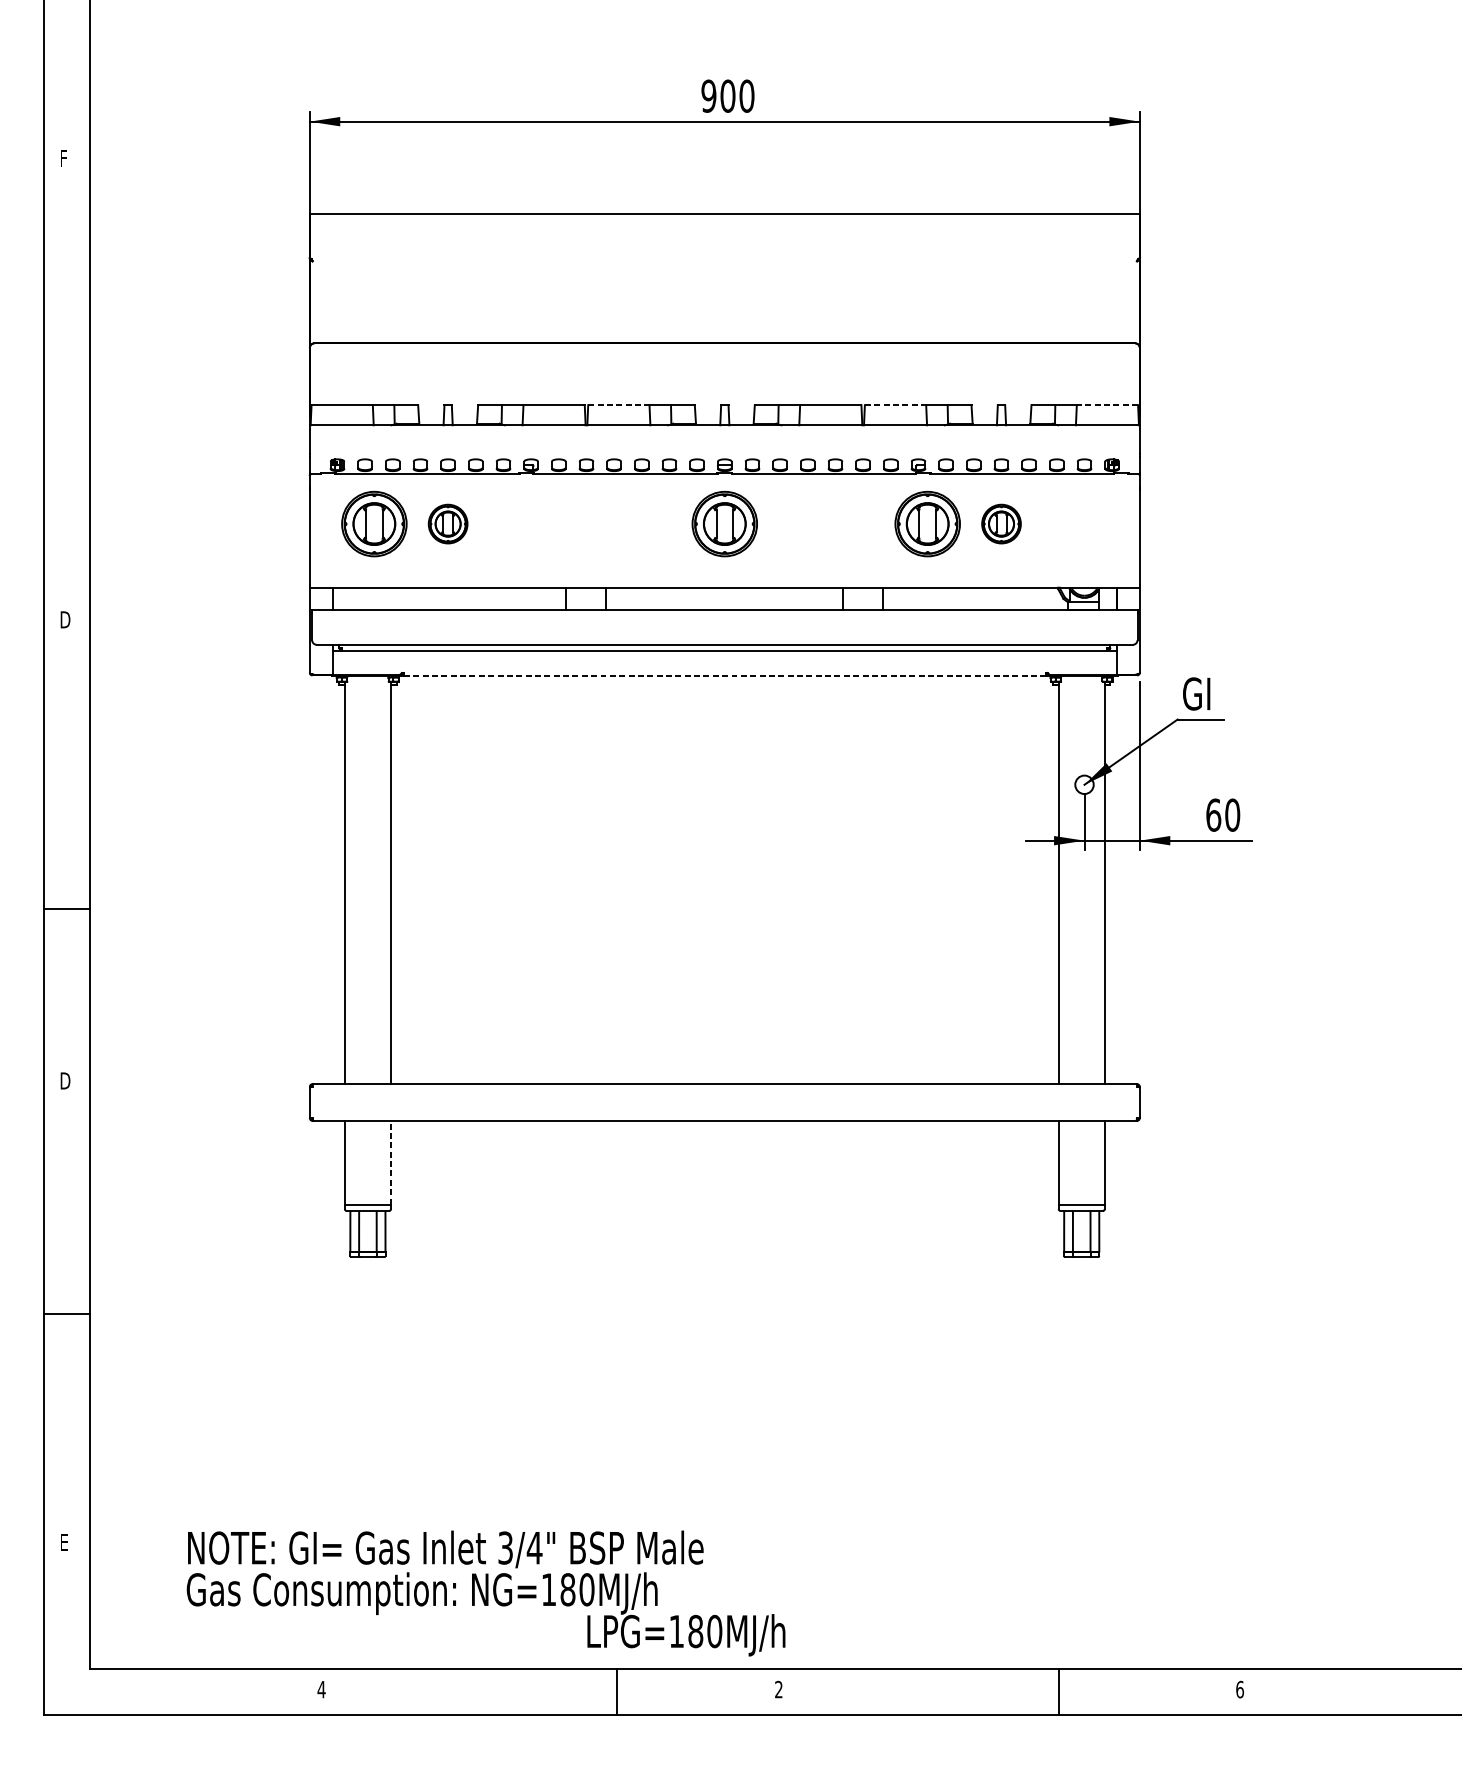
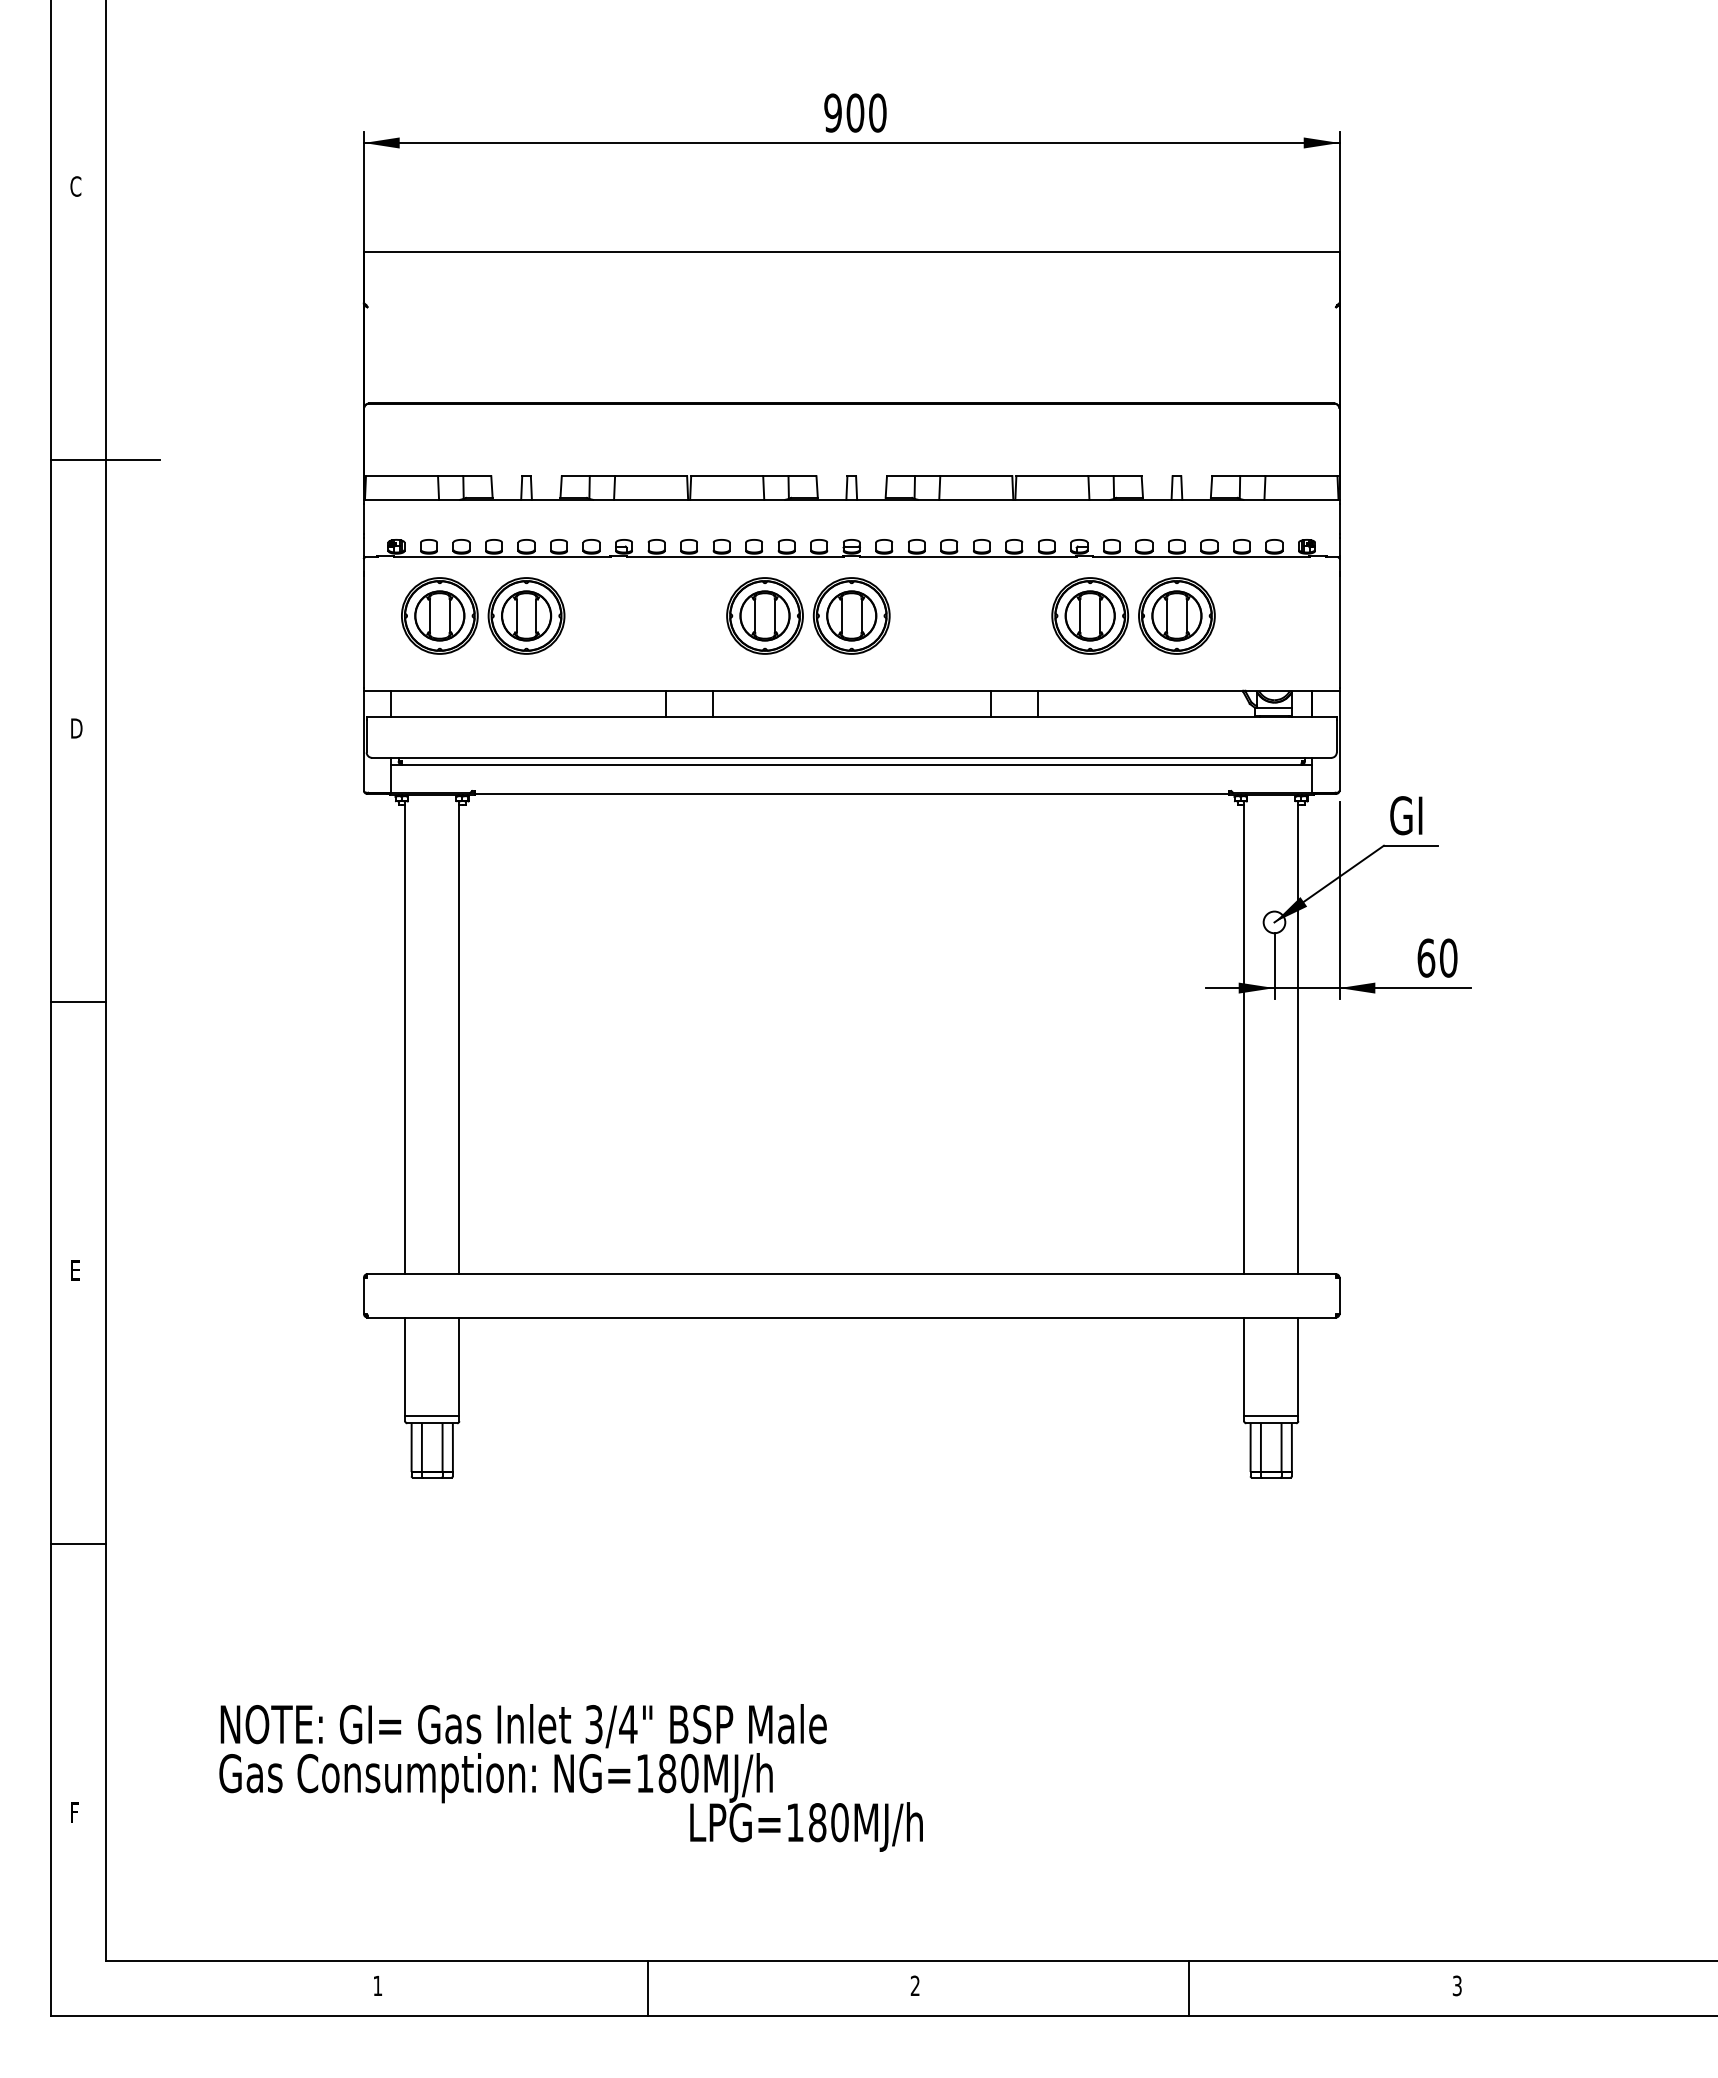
text: (64, 158) -> (75, 186), F -> C
line: (89, 391) -> (105, 460), added
line: (619, 405) -> (727, 476), dashed -> solid
line: (895, 405) -> (1052, 476), dashed -> solid
line: (1106, 405) -> (1300, 476), dashed -> solid
part: (448, 523) -> (526, 615), size x1.67
part: (650, 523) -> (764, 615), added
part: (1001, 523) -> (1176, 615), size x1.67
line: (725, 675) -> (852, 794), dashed -> solid
line: (66, 909) -> (78, 1002), moved
text: (65, 1080) -> (76, 1270), D -> E
line: (391, 1162) -> (459, 1366), dashed -> solid
text: (65, 1542) -> (76, 1812), E -> F
text: (485, 1593) -> (570, 1777), moved
text: (321, 1689) -> (377, 1985), 4 -> 1
text: (1240, 1689) -> (1457, 1985), 6 -> 3
line: (617, 1691) -> (647, 1988), moved
line: (1058, 1691) -> (1189, 1988), moved

